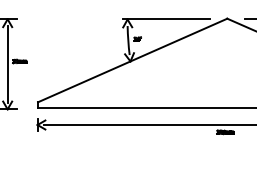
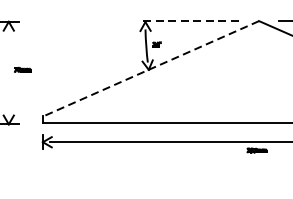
line: (165, 18) -> (188, 20), solid -> dashed
line: (132, 60) -> (151, 68), solid -> dashed
line: (7, 63) -> (8, 72), removed

